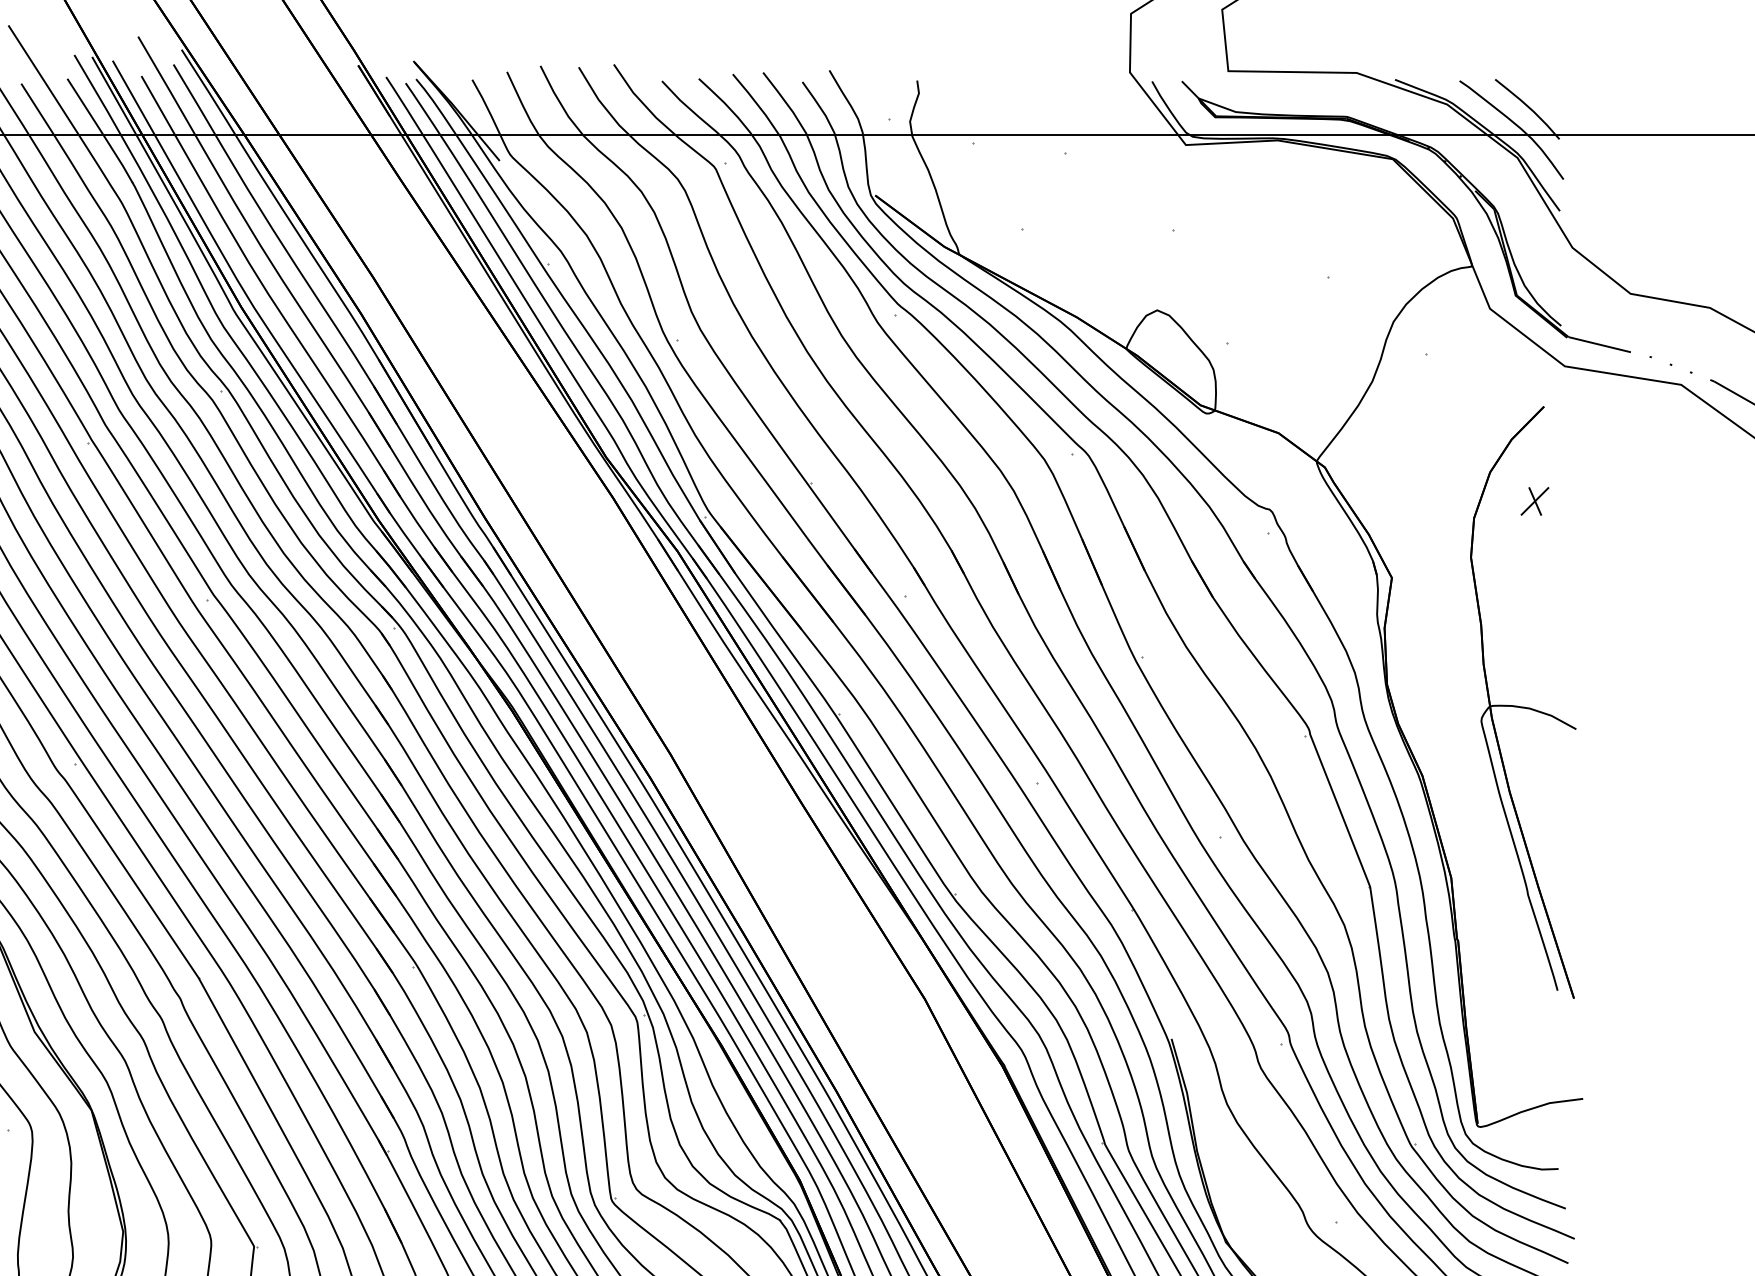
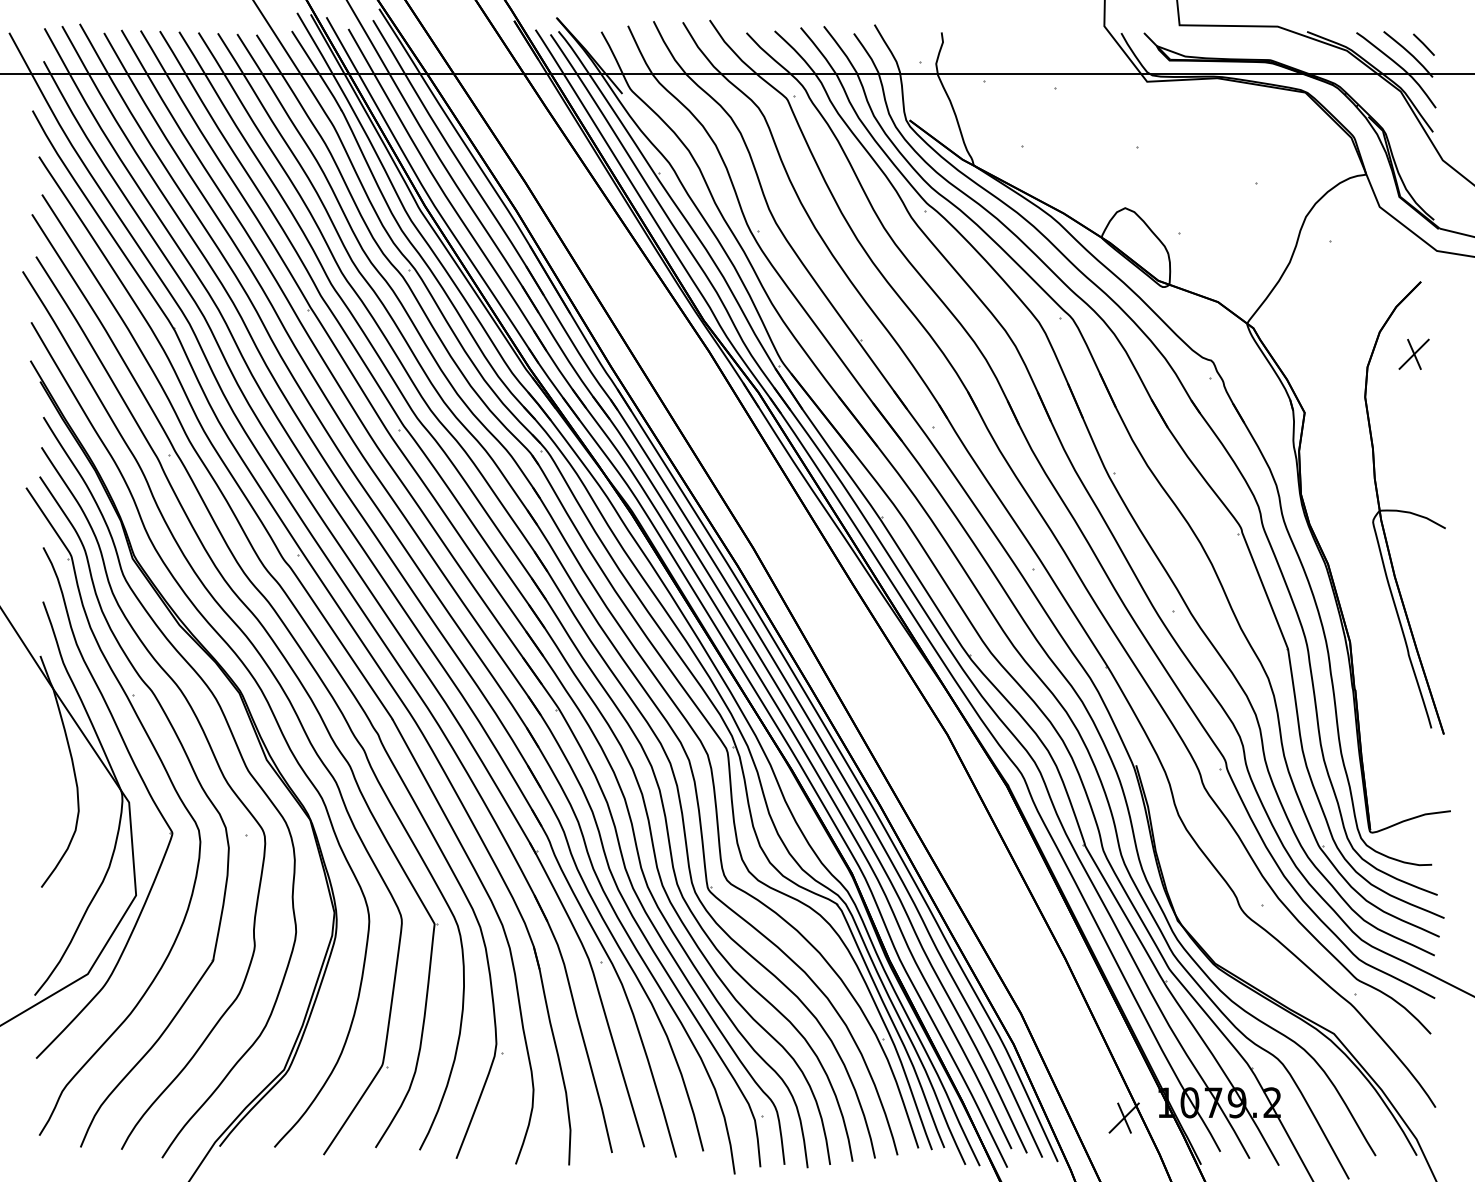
line: (1547, 96) -> (1423, 44), added
part: (1534, 500) -> (1413, 353), size x1.43

